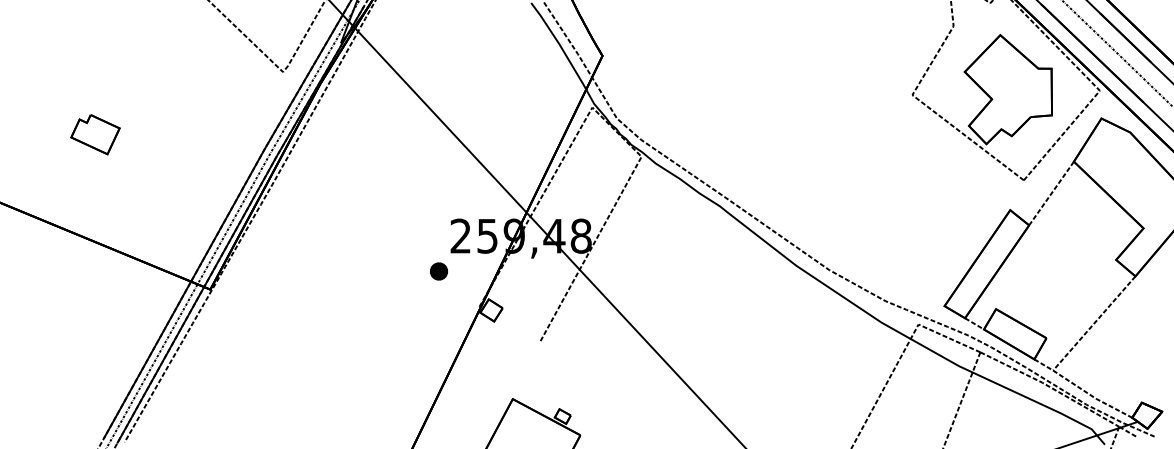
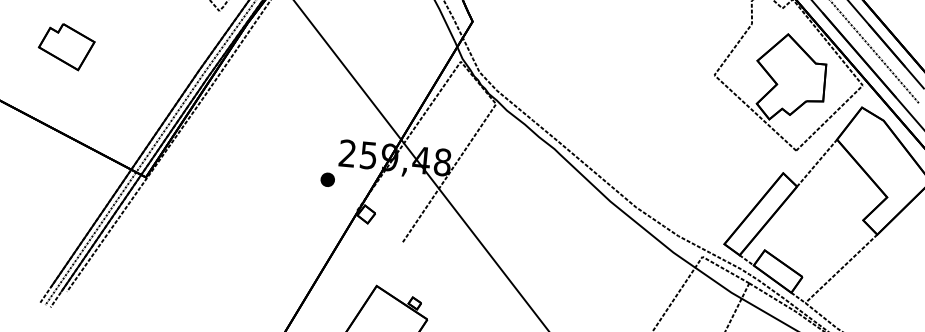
part: (95, 134) -> (66, 46), size x1.43

